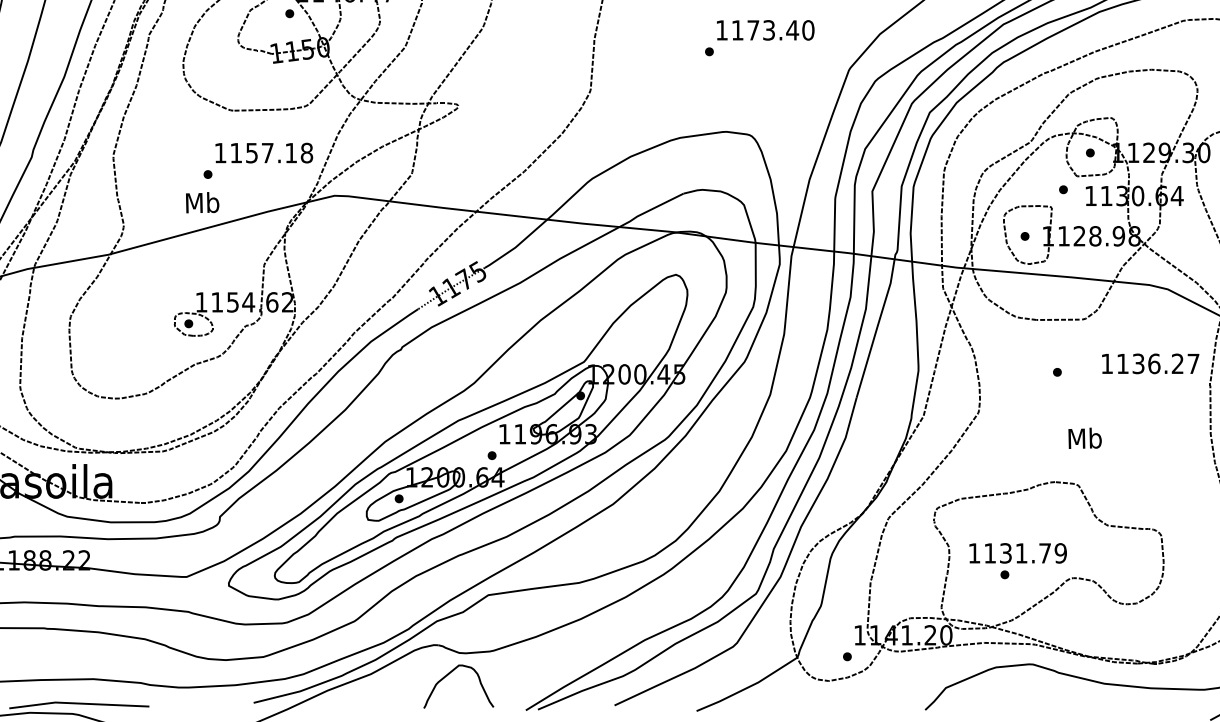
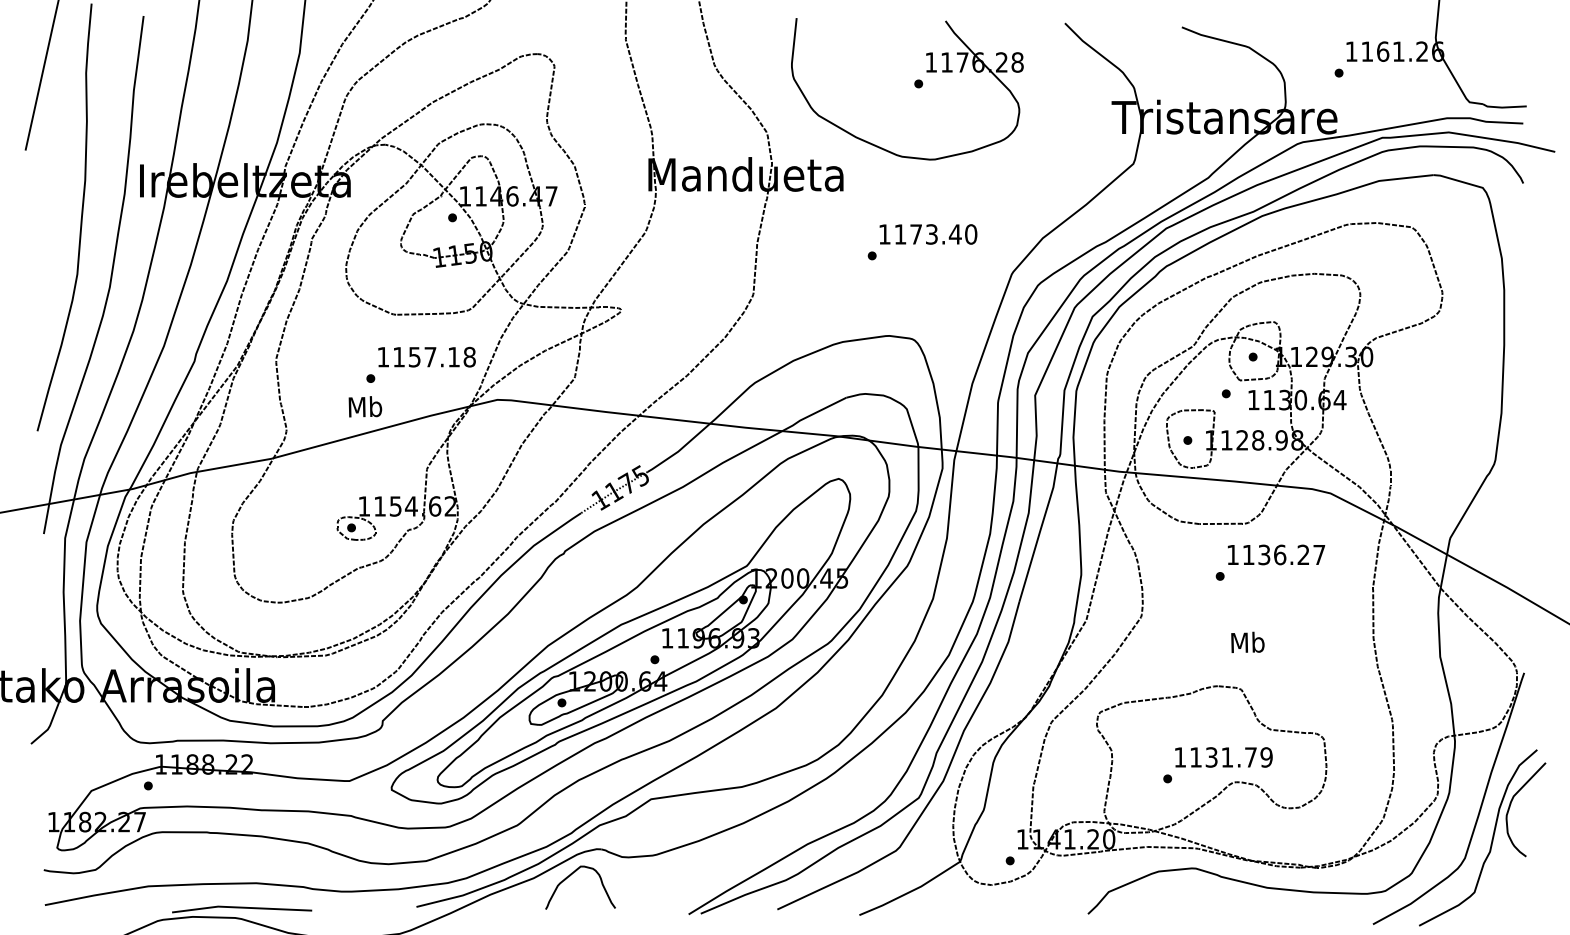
text: (1150, 363) -> (1276, 554), moved
text: (1017, 553) -> (1223, 757), moved
curve: (448, 675) -> (570, 876), moved

